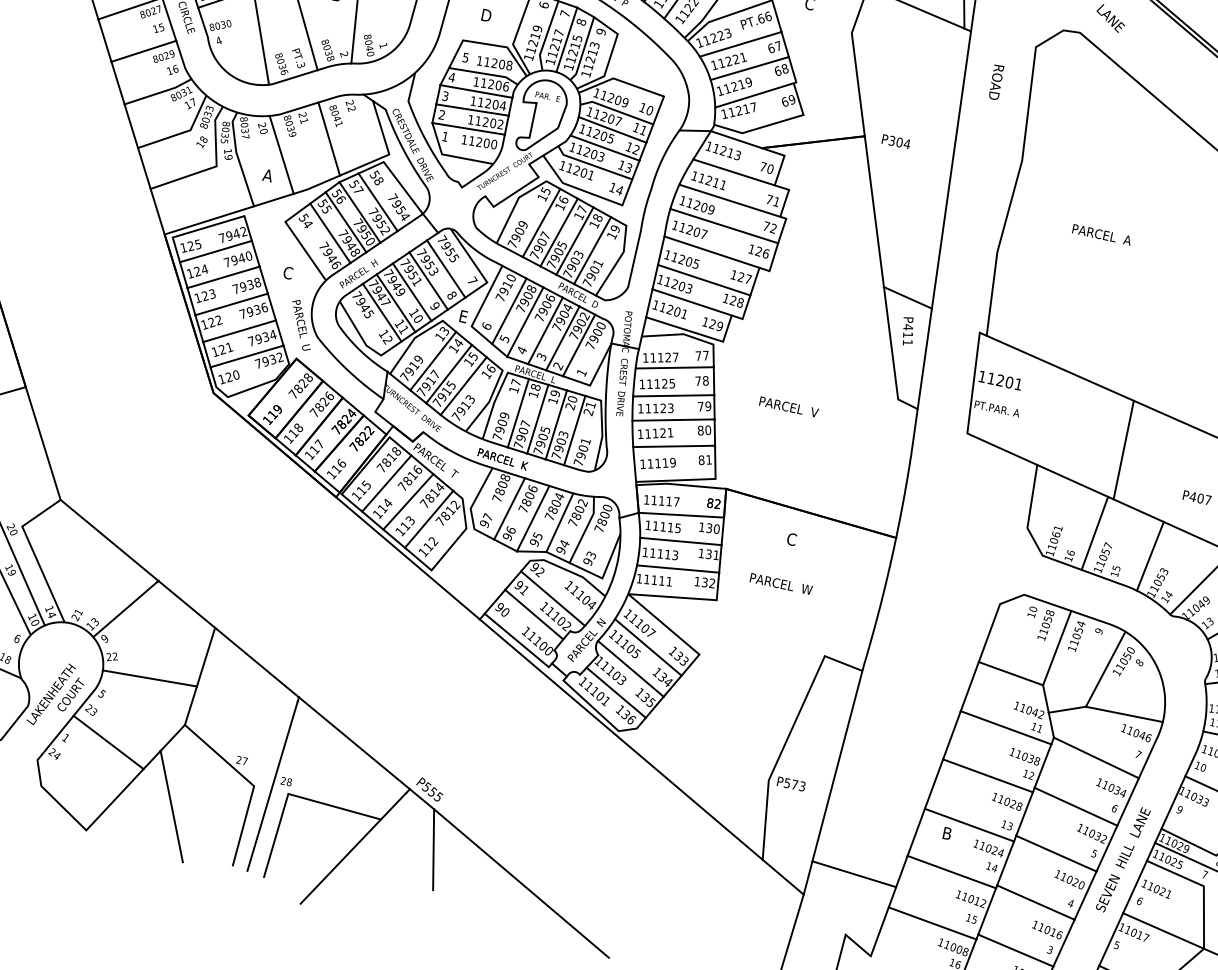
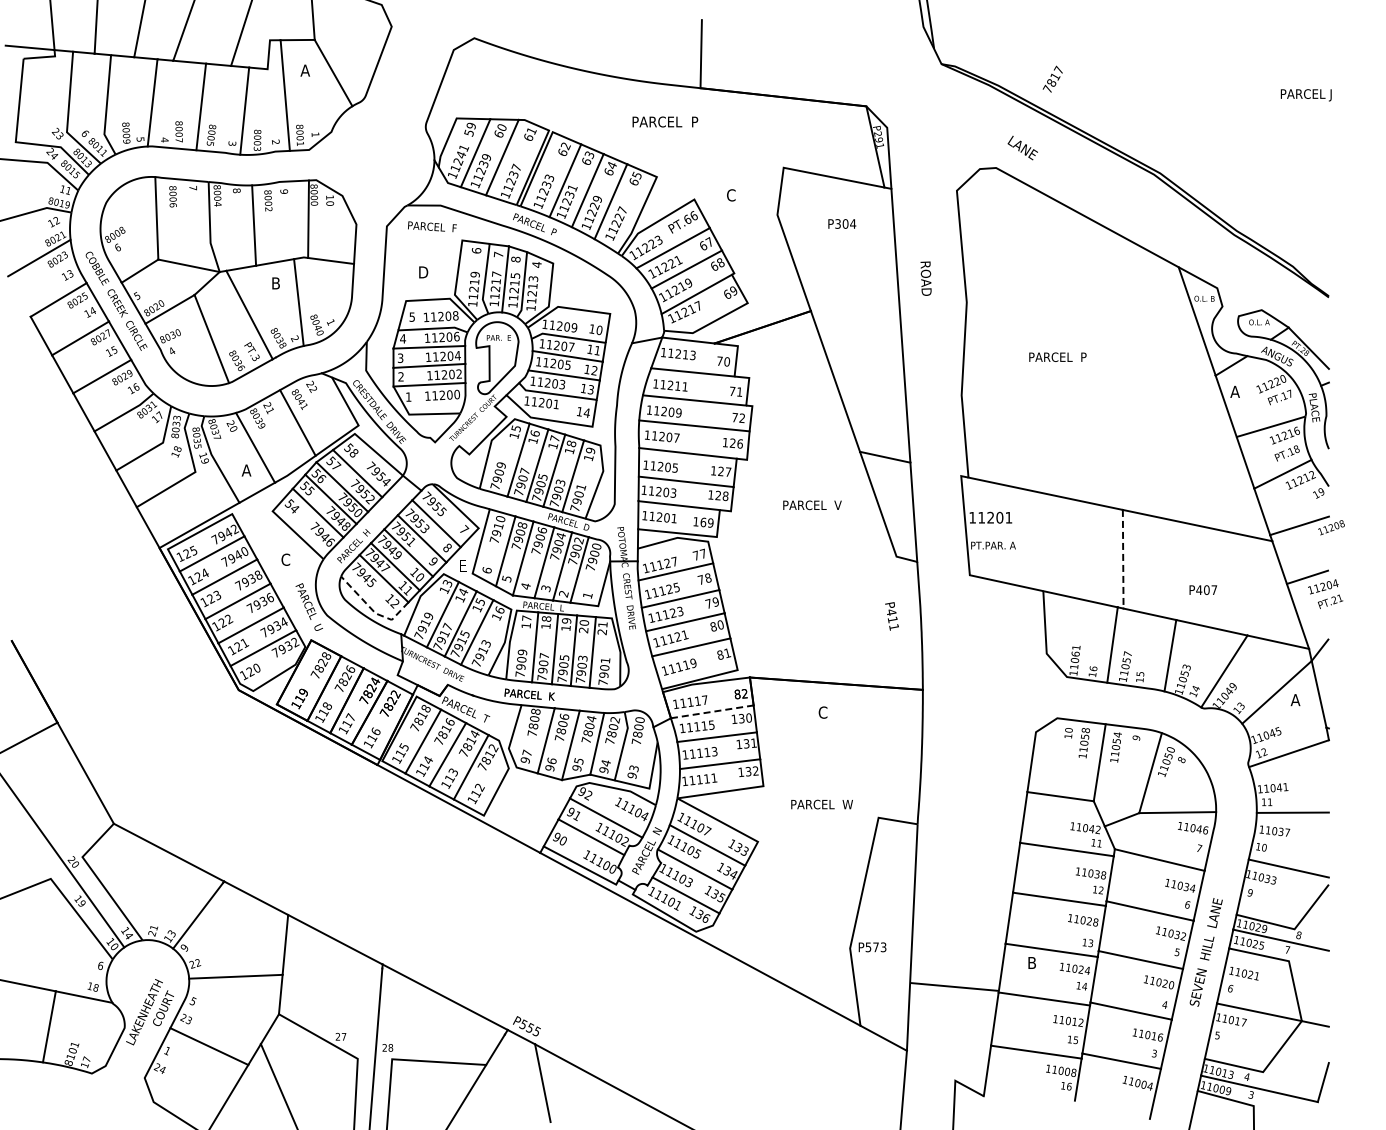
text: (600, 31) -> (536, 264), 9 -> 4
text: (995, 82) -> (925, 278), moved
text: (896, 141) -> (842, 223), moved
text: (1127, 239) -> (1083, 356), PARCEL  A -> PARCEL  P
text: (712, 324) -> (703, 522), 129 -> 169
text: (907, 331) -> (891, 616), moved
line: (364, 343) -> (373, 611), solid -> dashed
text: (789, 407) -> (812, 505), moved
line: (1124, 449) -> (1123, 558), solid -> dashed
line: (681, 514) -> (712, 711), solid -> dashed
text: (780, 583) -> (821, 804), moved
line: (854, 873) -> (954, 986), moved

